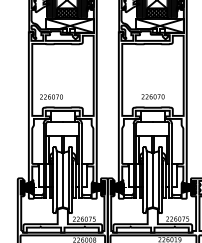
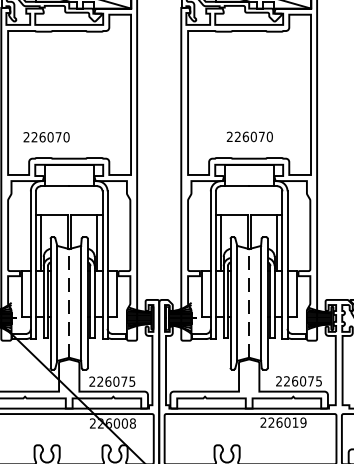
line: (62, 179) -> (68, 302), solid -> dashed
line: (152, 179) -> (248, 302), solid -> dashed

